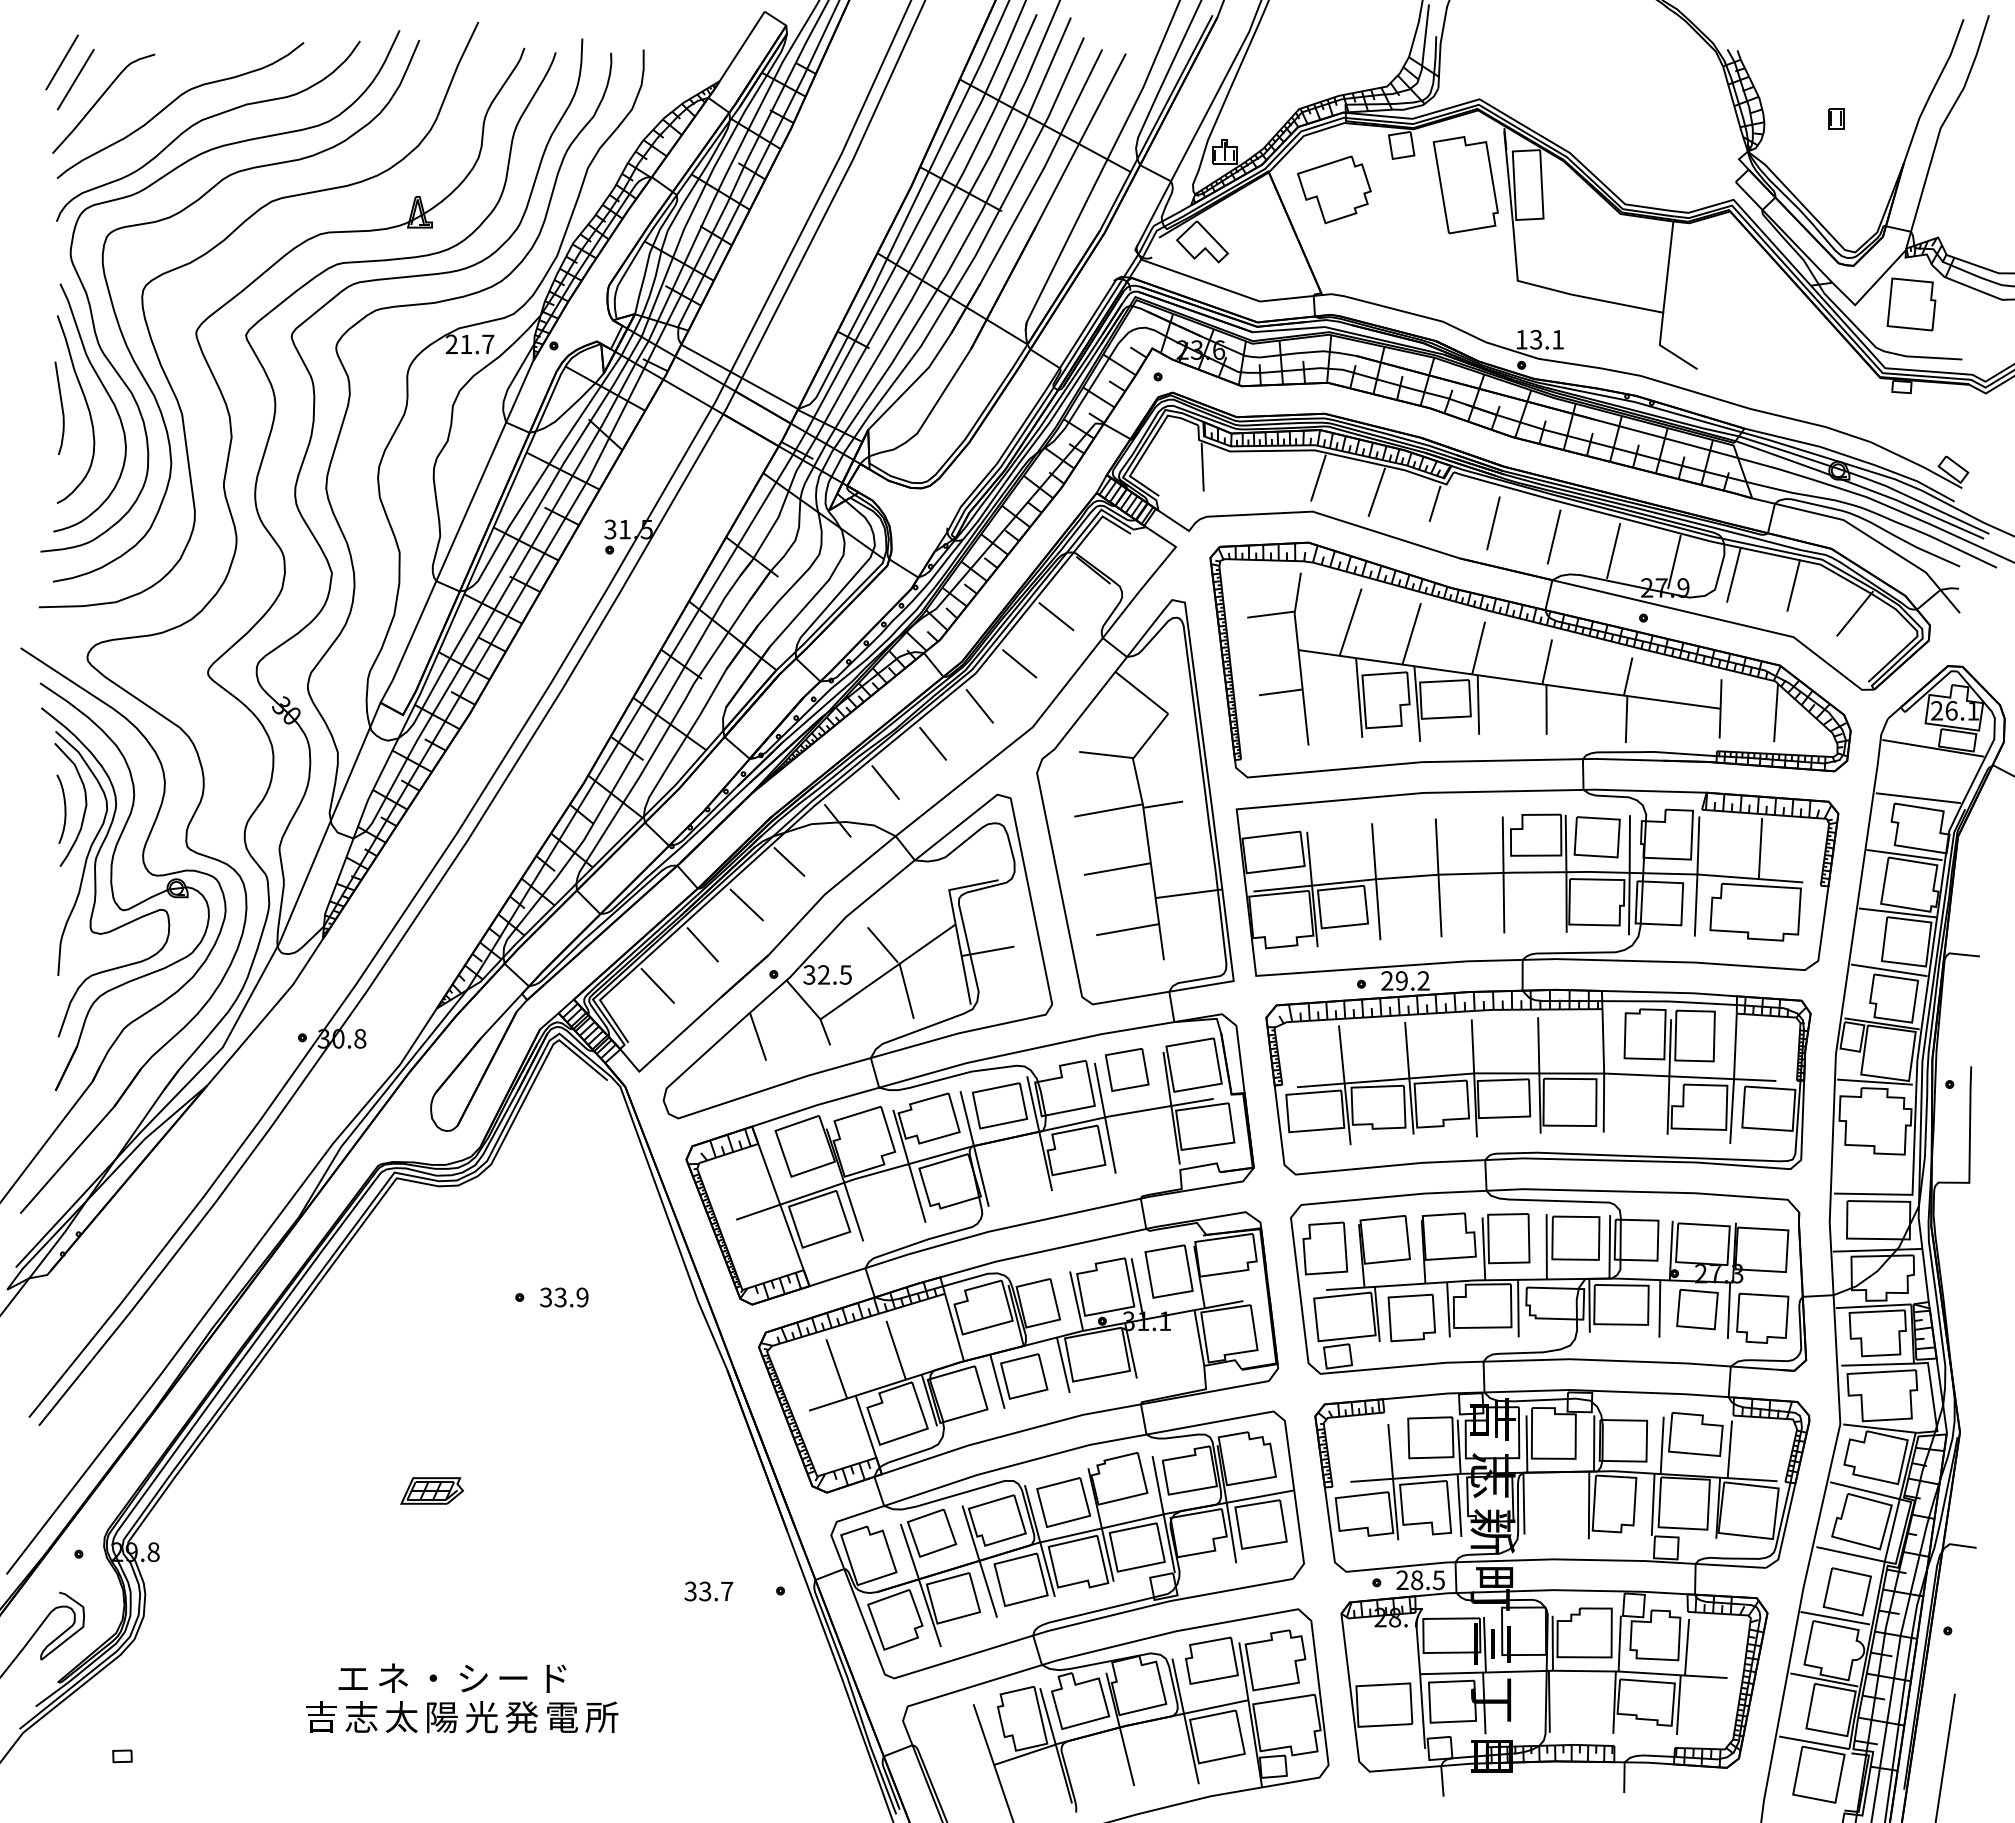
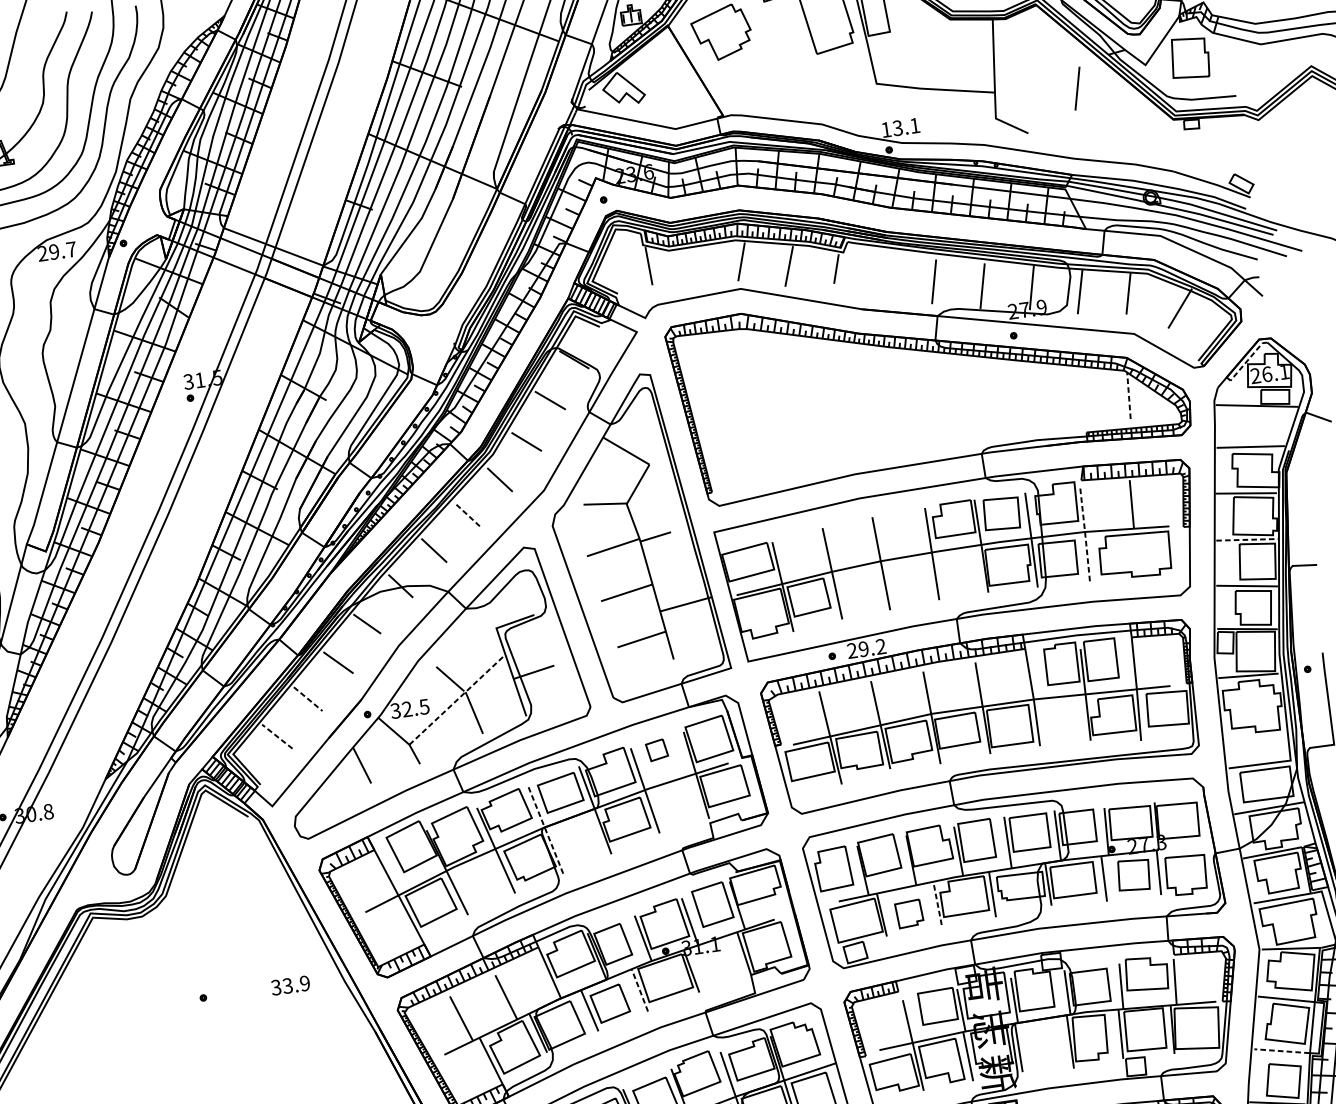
text: (466, 344) -> (54, 252), 21.7 -> 29.7
line: (1493, 523) -> (1077, 88), moved
part: (1477, 657) -> (887, 385), removed
line: (1931, 689) -> (1248, 359), solid -> dashed
line: (1776, 712) -> (1129, 395), solid -> dashed
line: (932, 743) -> (466, 514), solid -> dashed
line: (1697, 875) -> (1085, 532), solid -> dashed
line: (1897, 912) -> (1247, 539), solid -> dashed
line: (703, 945) -> (308, 699), solid -> dashed
line: (888, 971) -> (457, 699), solid -> dashed
line: (657, 985) -> (277, 736), solid -> dashed
part: (1126, 1069) -> (656, 749), size x0.6
line: (974, 1147) -> (545, 828), solid -> dashed
text: (564, 1297) -> (290, 985), moved
line: (1448, 1309) -> (937, 903), solid -> dashed
part: (1411, 1317) -> (909, 913), size x0.7
line: (1063, 1365) -> (640, 990), solid -> dashed
line: (1850, 1554) -> (1282, 1051), solid -> dashed

